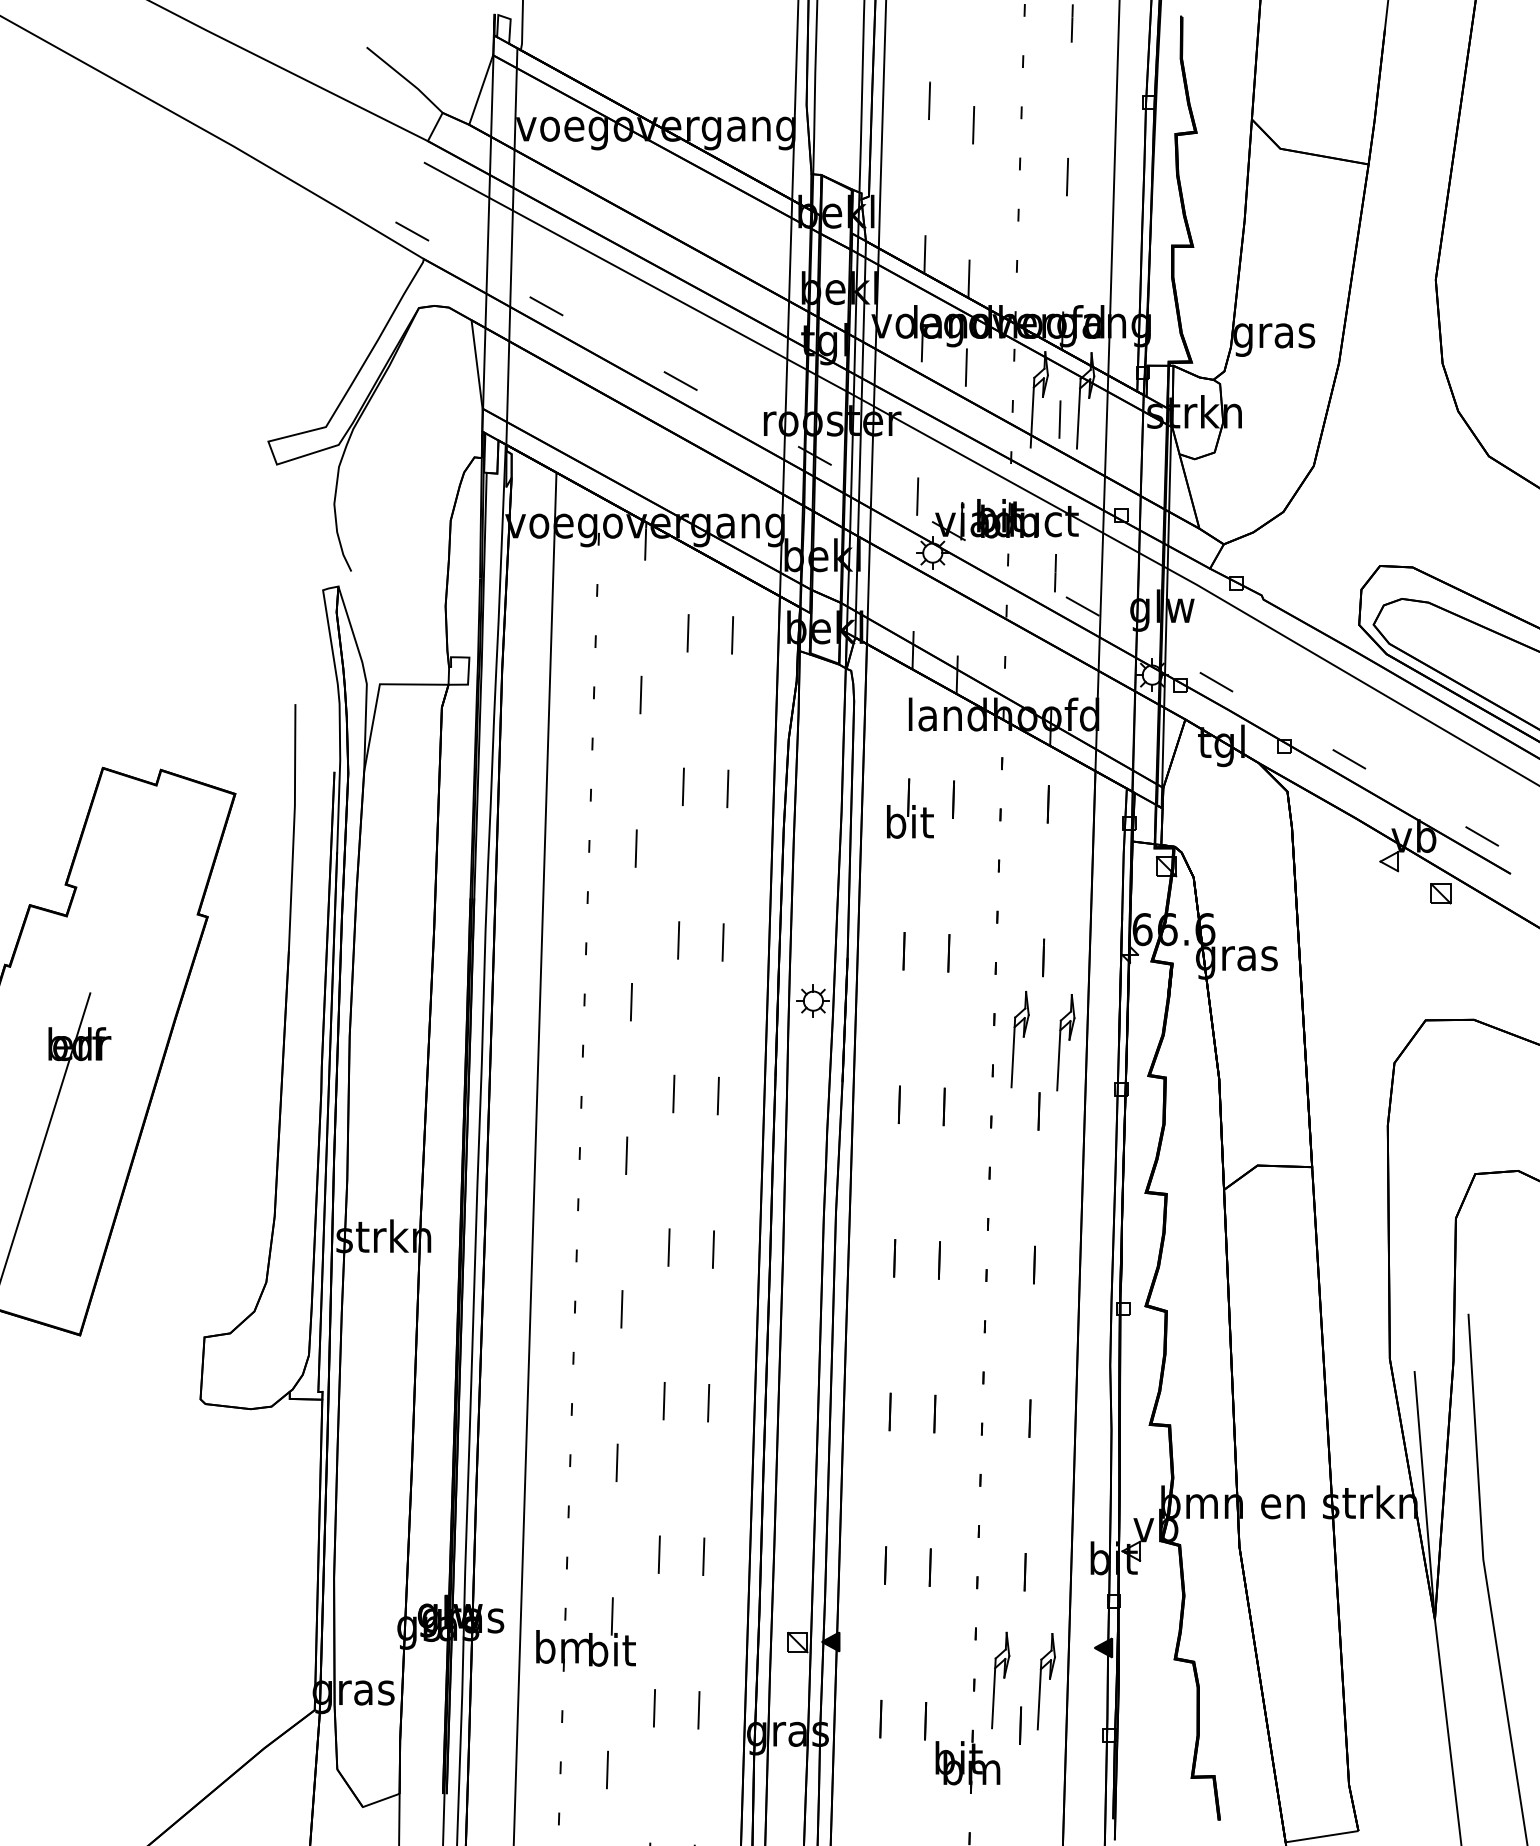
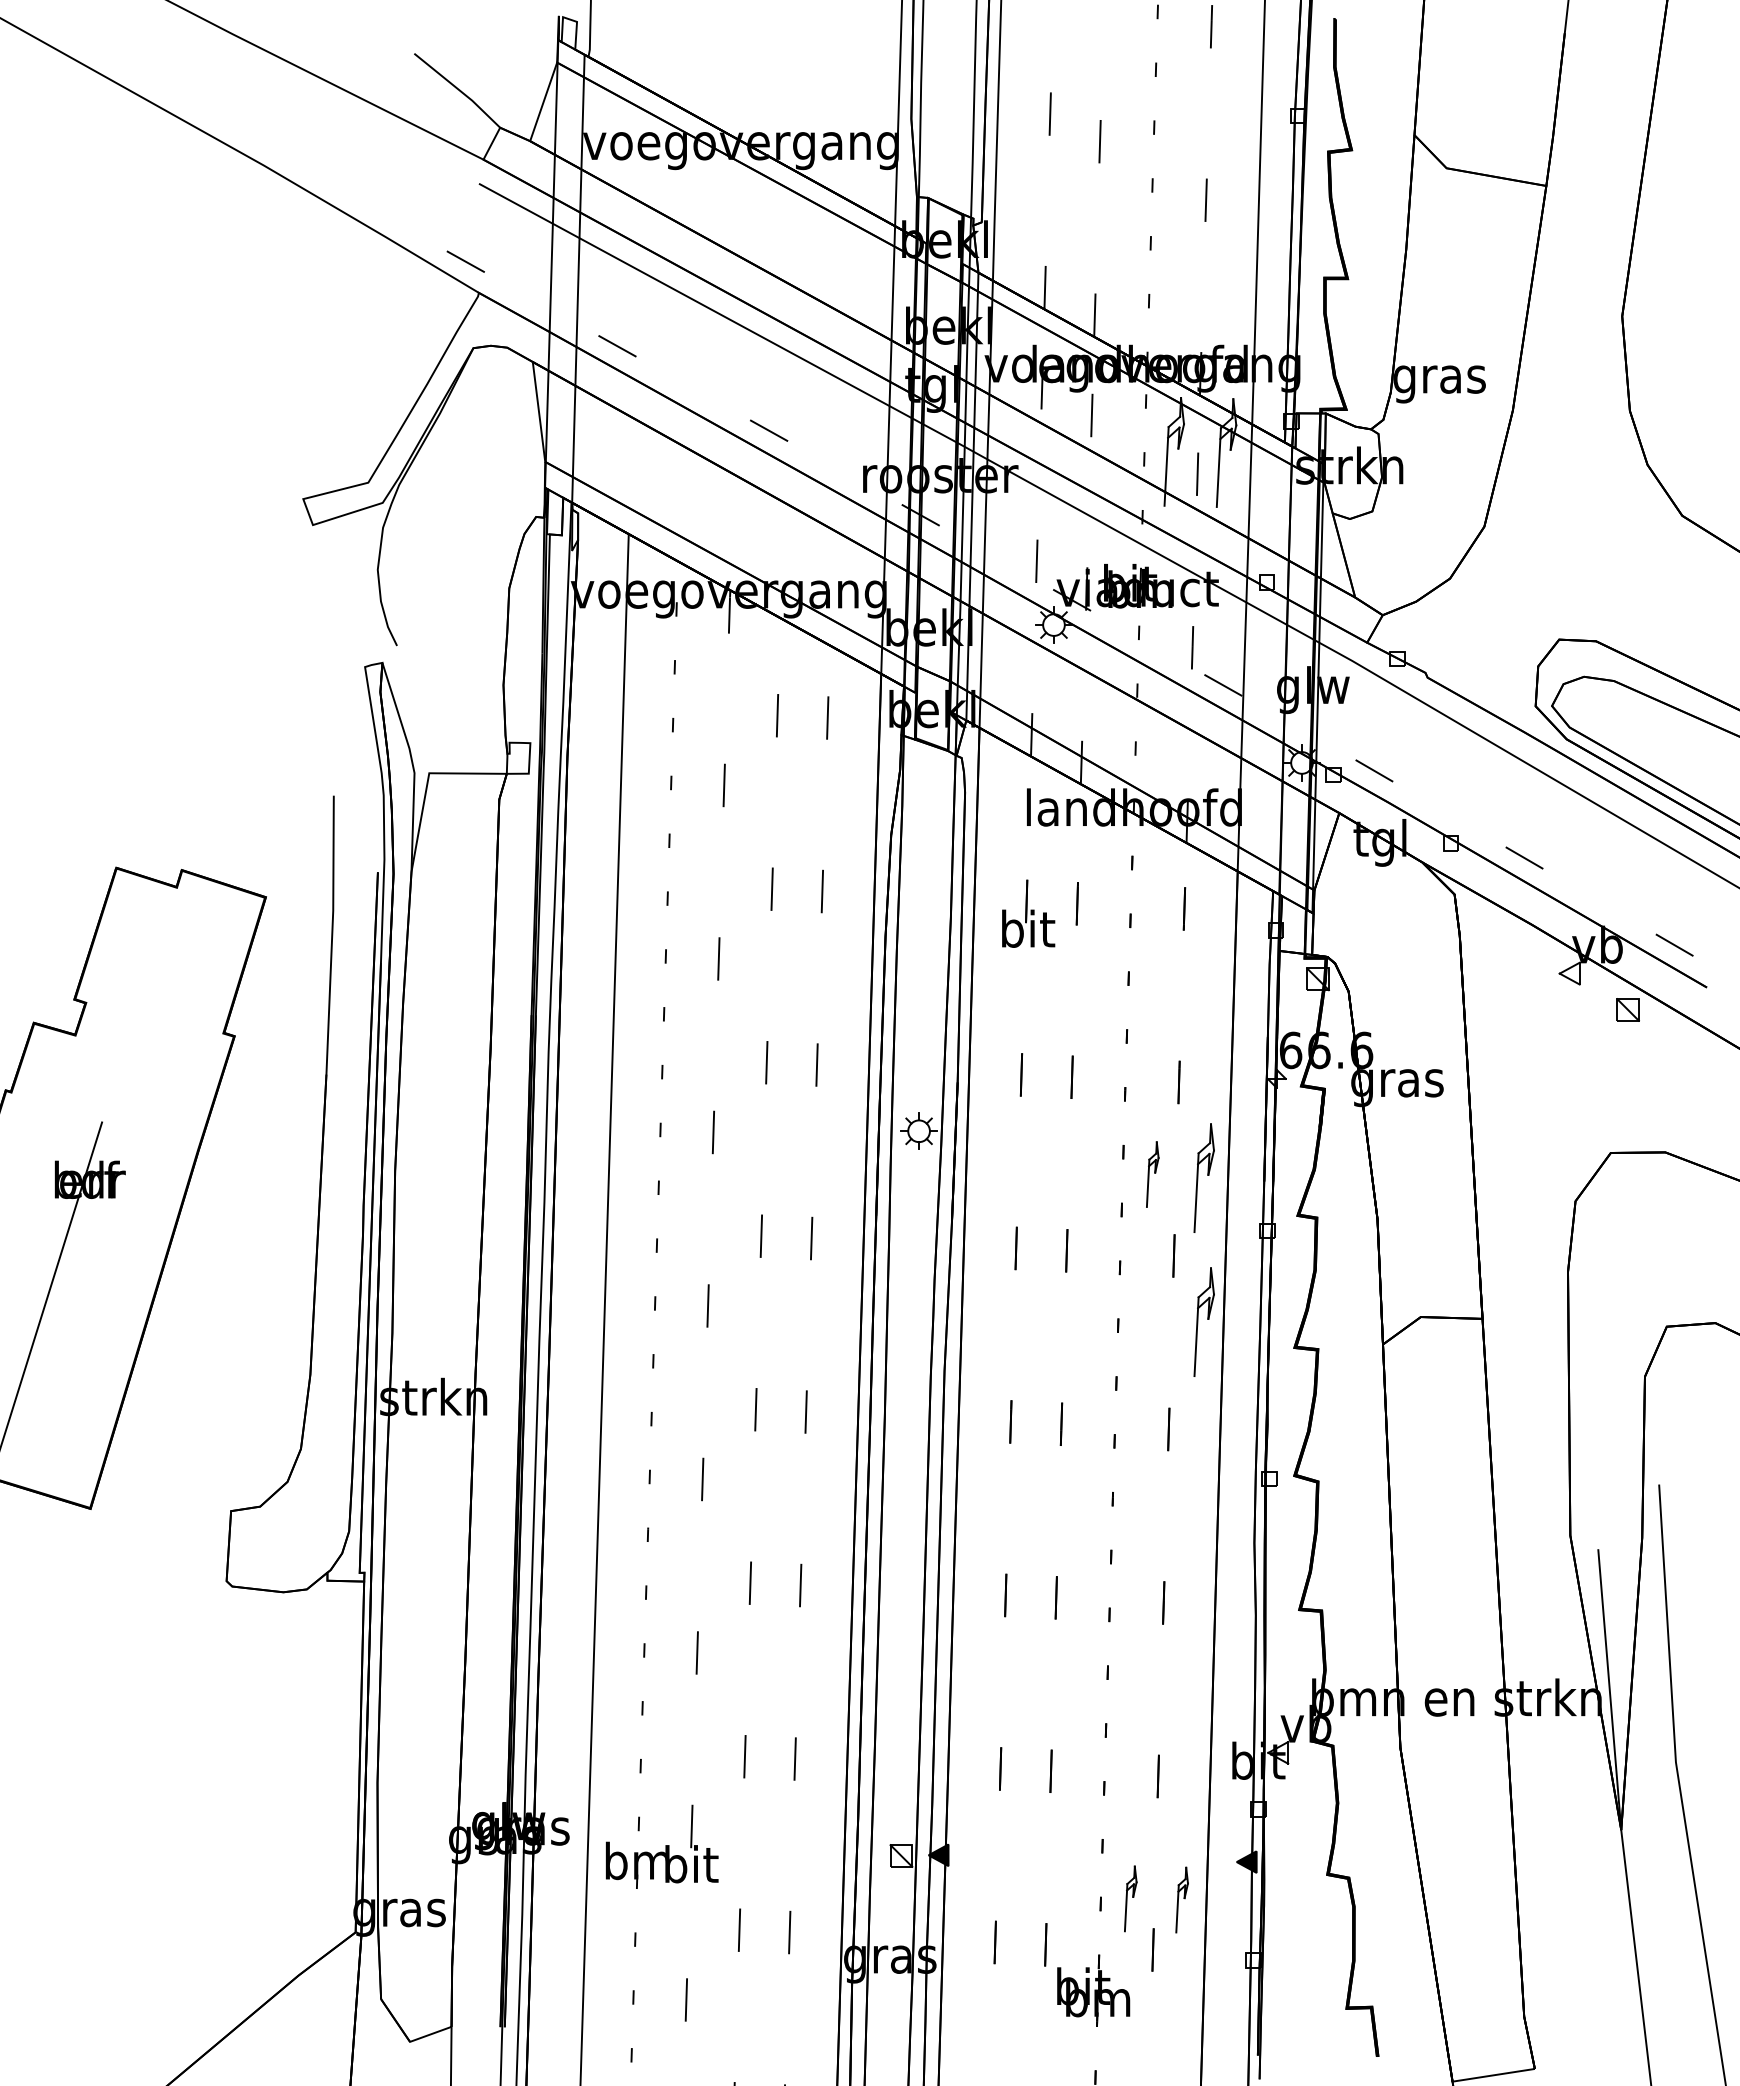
part: (1020, 1039) -> (1152, 1174), size x0.6
part: (1065, 1169) -> (1203, 1321), added
part: (1000, 1680) -> (1130, 1898), size x0.6
part: (1045, 1681) -> (1181, 1899), size x0.6

